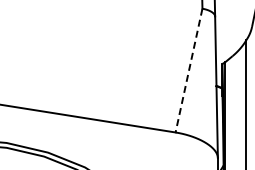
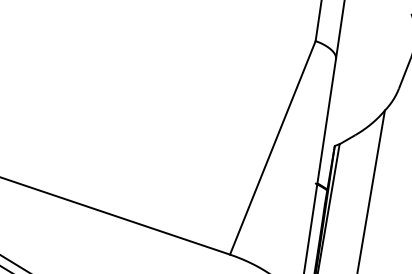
line: (188, 71) -> (271, 149), dashed -> solid

